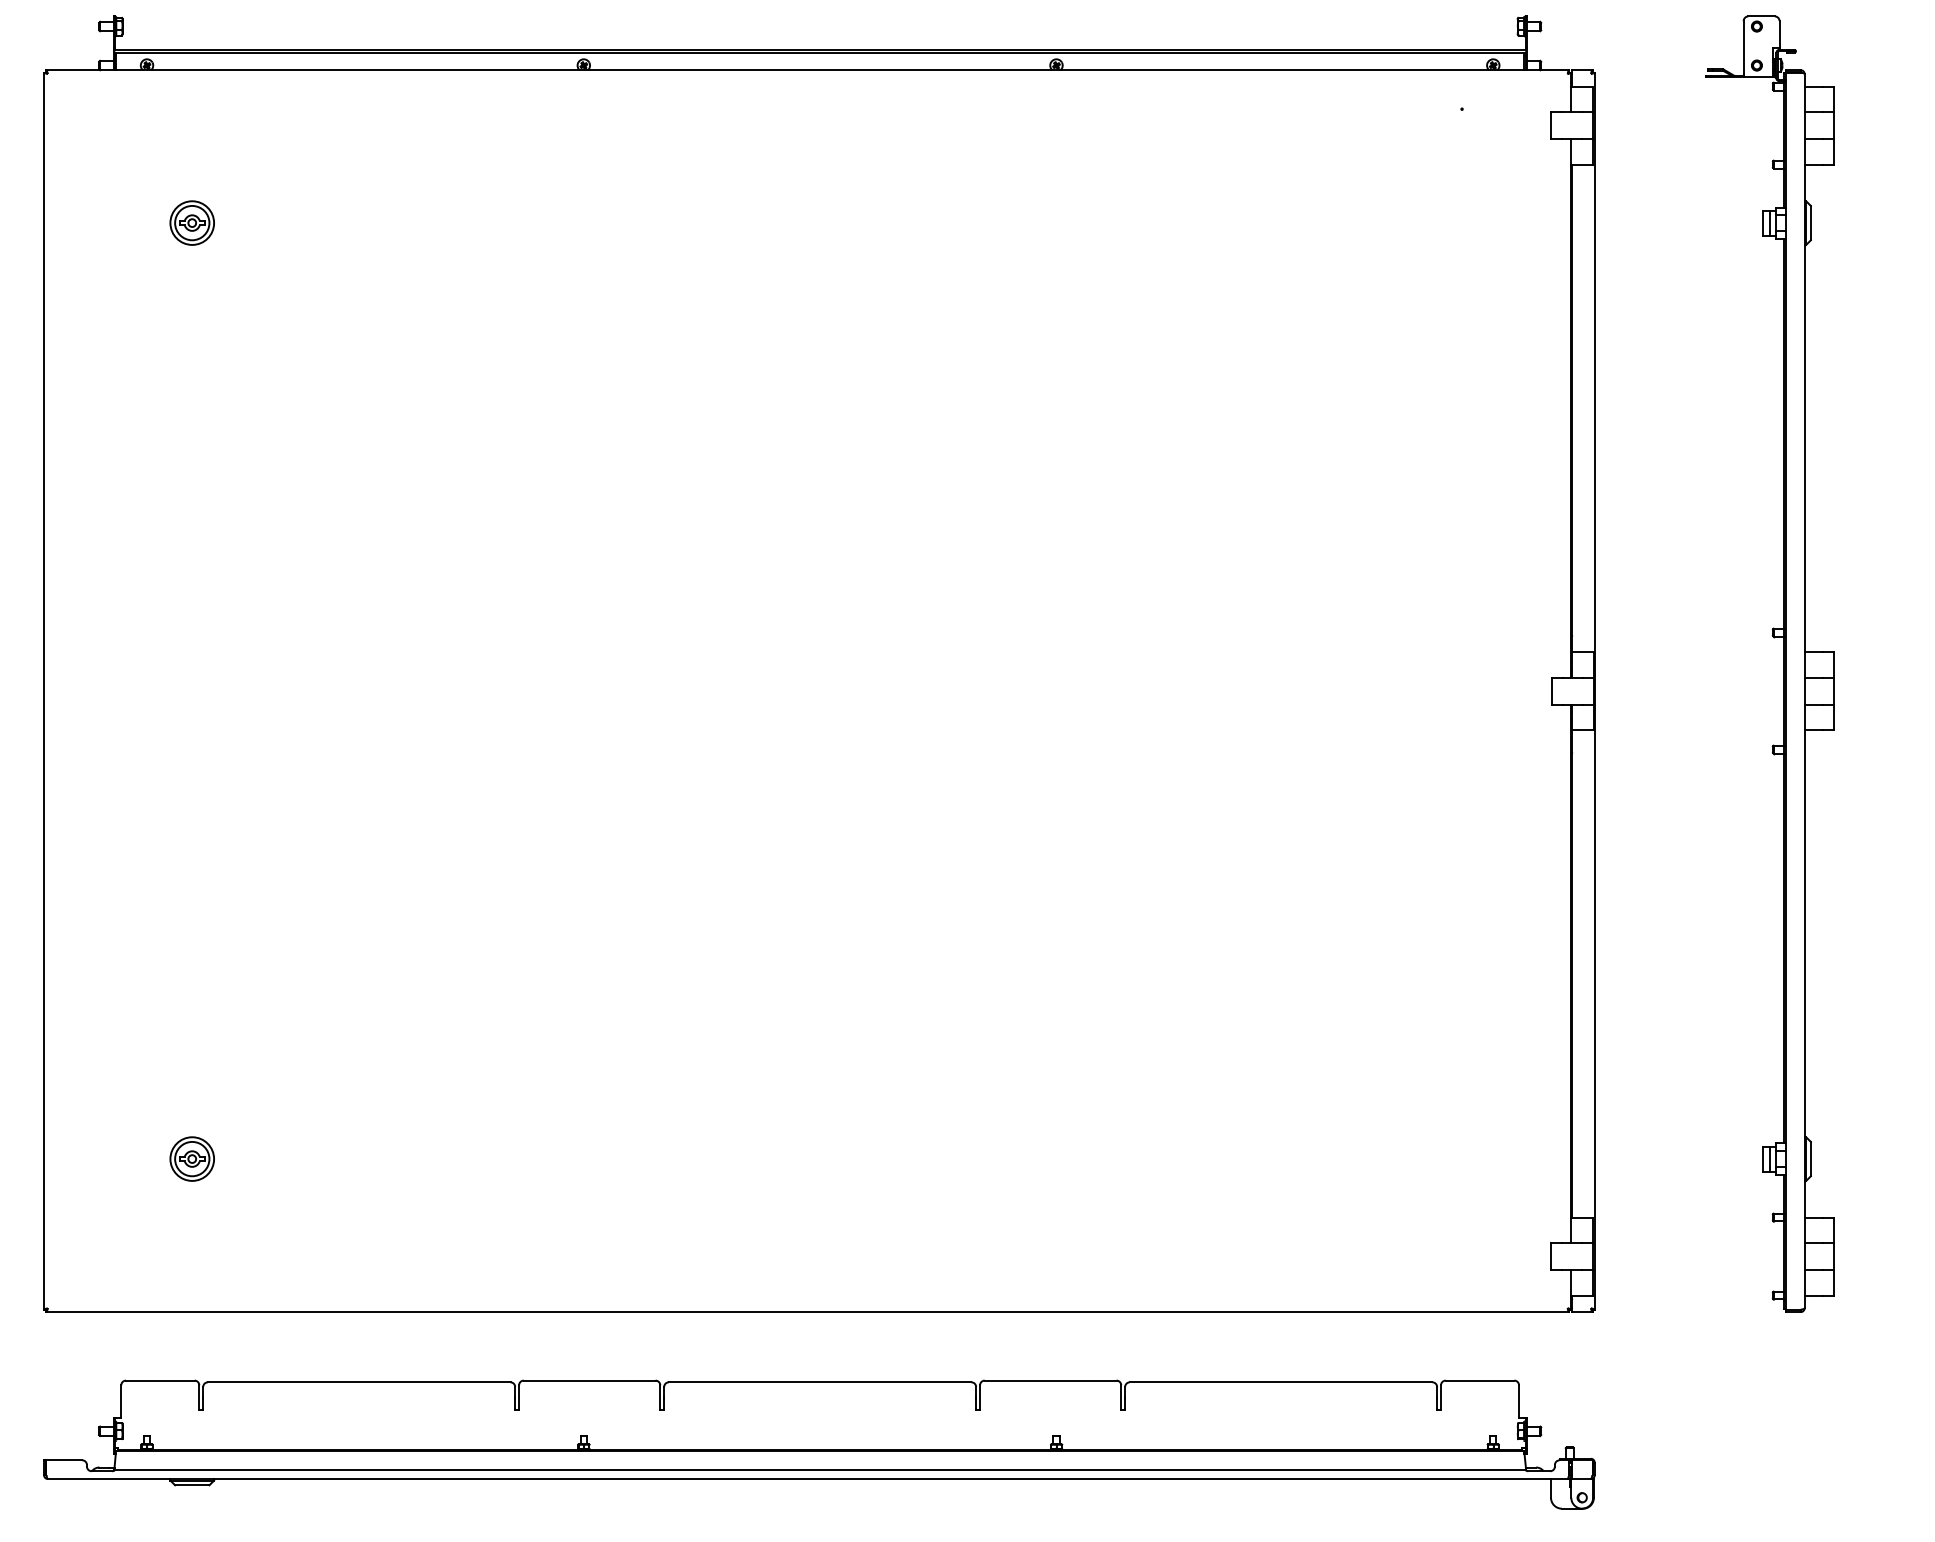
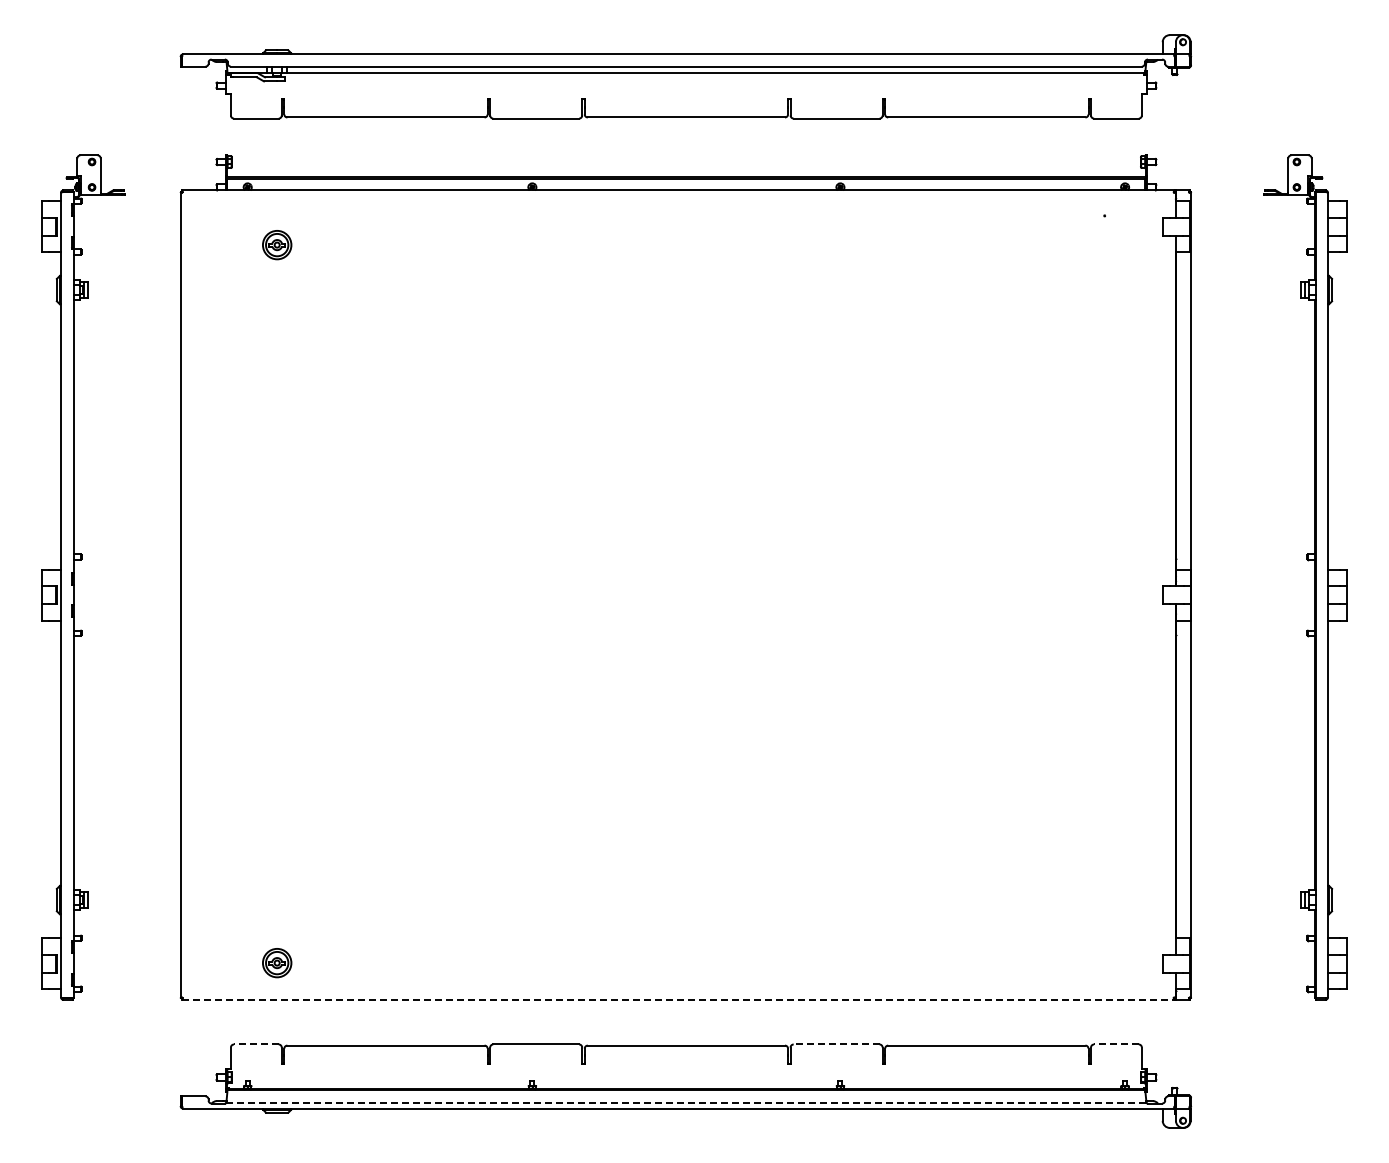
part: (192, 223) -> (277, 245), moved
part: (192, 1159) -> (277, 963), moved
line: (808, 1311) -> (678, 999), solid -> dashed
line: (158, 1380) -> (255, 1044), solid -> dashed
line: (1050, 1380) -> (836, 1044), solid -> dashed
line: (1478, 1380) -> (1115, 1044), solid -> dashed
line: (820, 1469) -> (686, 1102), solid -> dashed

